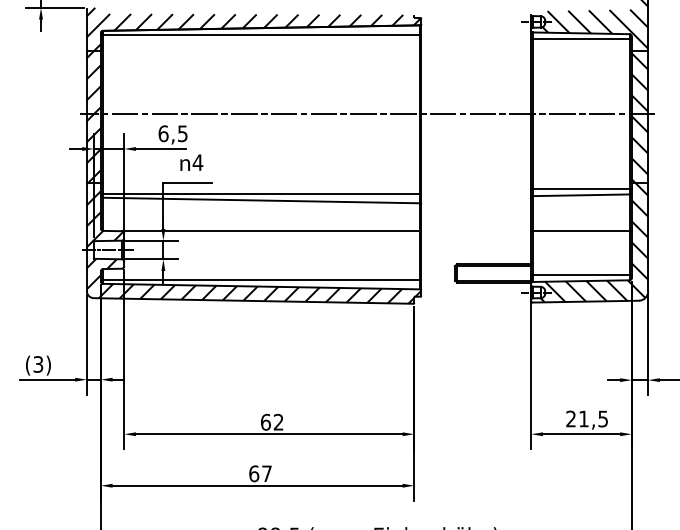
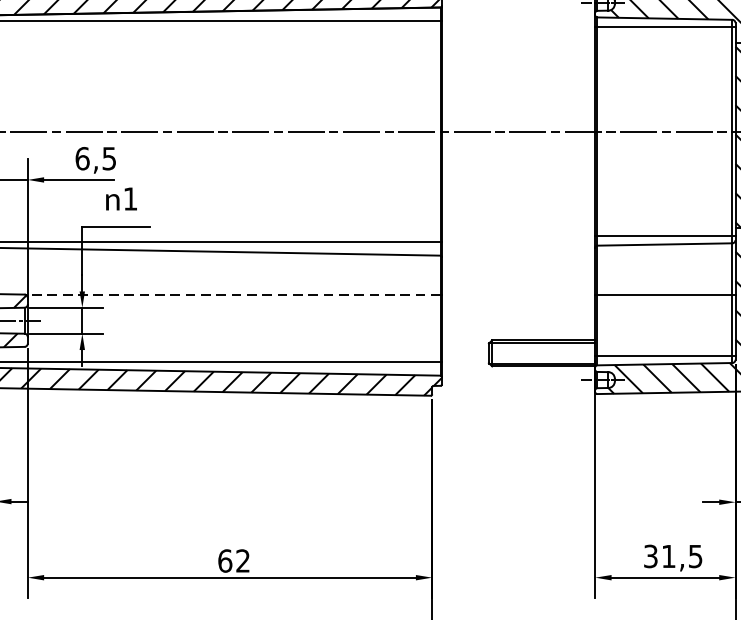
text: (197, 162) -> (129, 198), 4 -> 1
line: (270, 231) -> (231, 294), solid -> dashed
text: (570, 419) -> (650, 557), 21,5 -> 31,5

